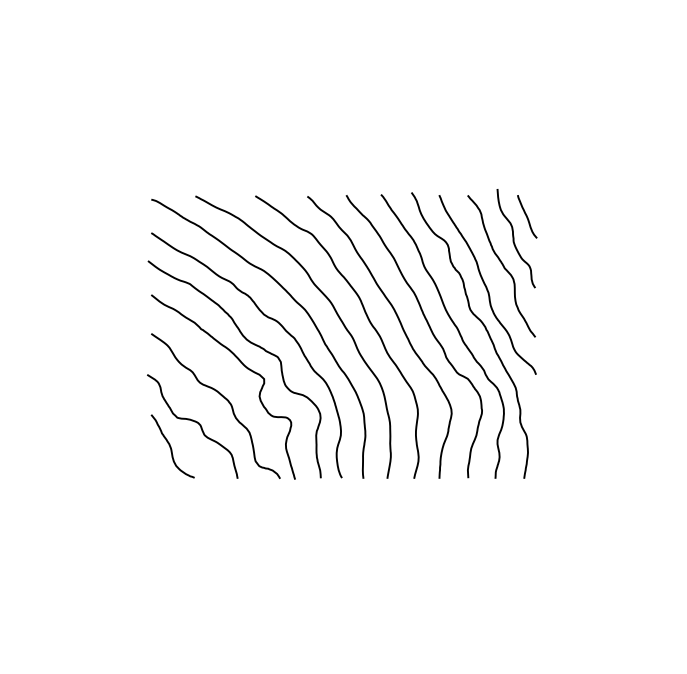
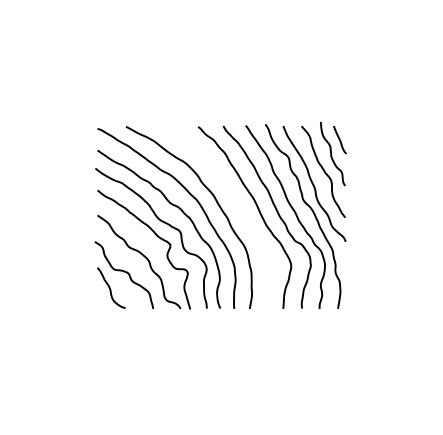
curve: (368, 321) -> (237, 207), removed

